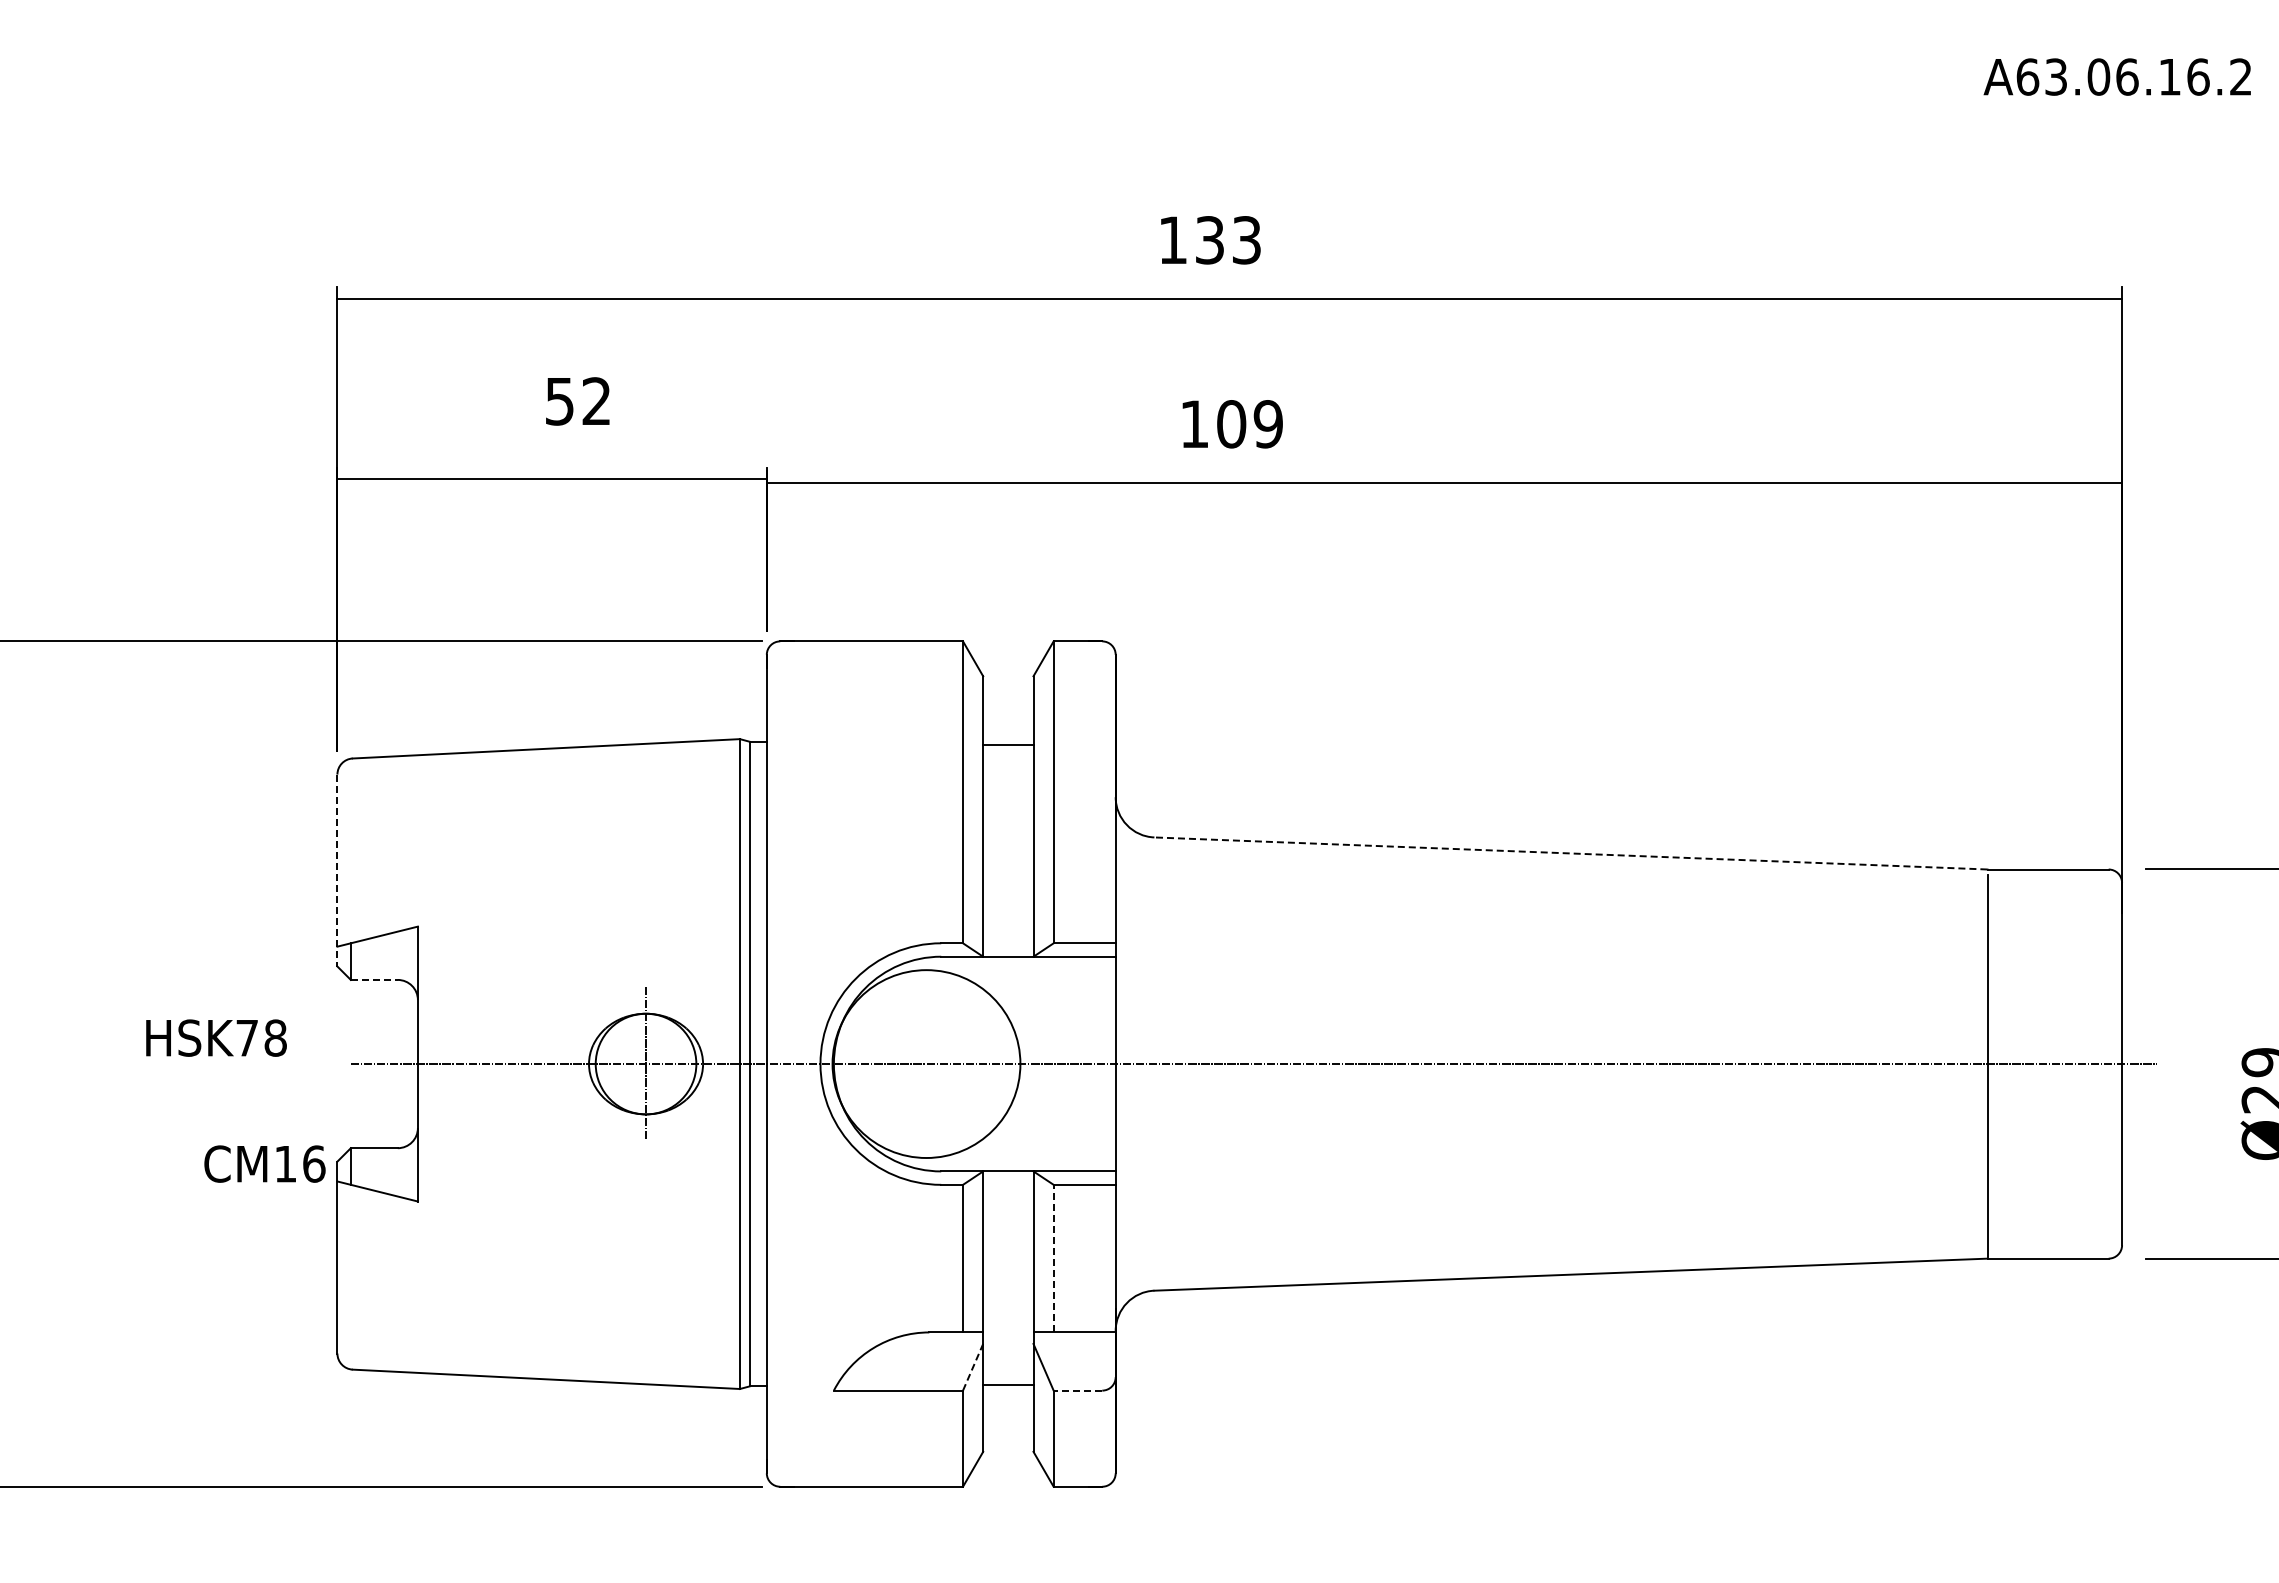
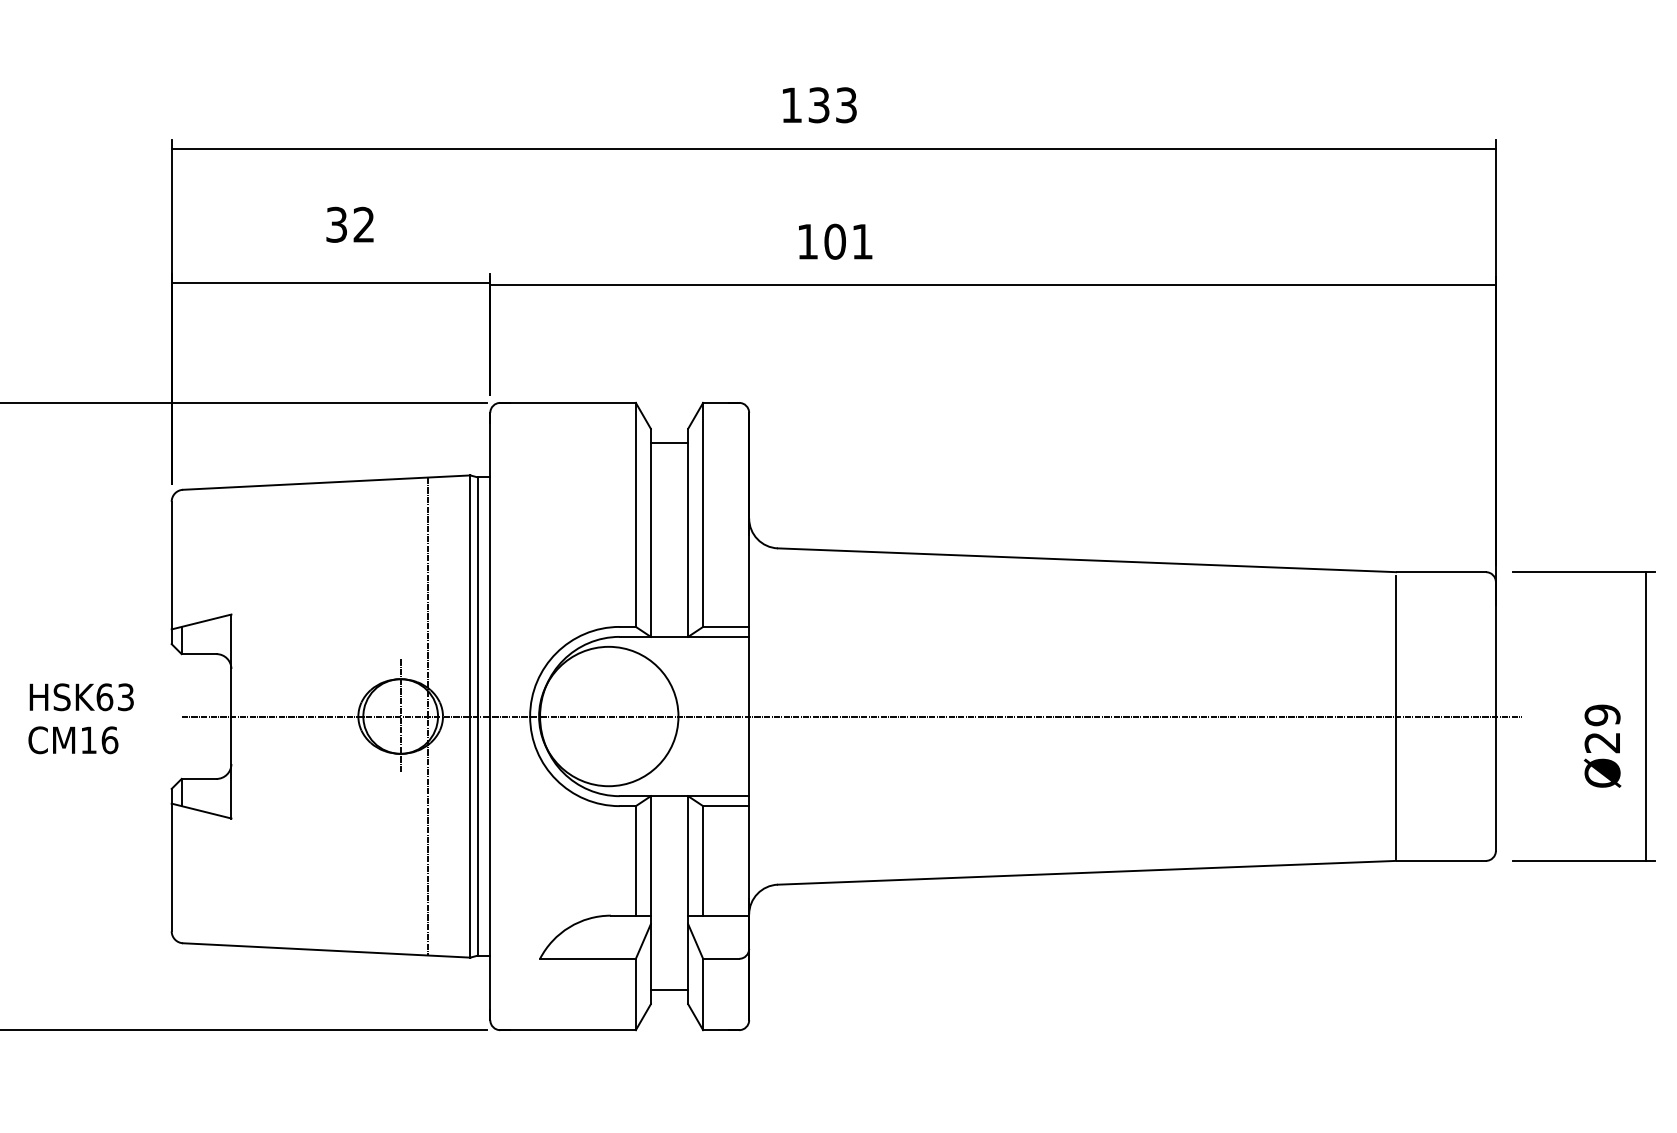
text: (559, 401) -> (336, 224), 52 -> 32
text: (1267, 424) -> (861, 241), 109 -> 101
line: (1008, 745) -> (669, 443), moved
line: (1570, 853) -> (1086, 560), dashed -> solid
line: (337, 870) -> (171, 572), dashed -> solid
line: (374, 979) -> (199, 653), dashed -> solid
text: (261, 1037) -> (115, 696), HSK78 -> HSK63
line: (682, 1064) -> (427, 716), added
text: (264, 1163) -> (73, 739), moved
line: (1053, 1258) -> (703, 860), dashed -> solid
line: (973, 1366) -> (643, 940), dashed -> solid
line: (1008, 1385) -> (669, 990), moved
line: (1077, 1390) -> (720, 958), dashed -> solid

